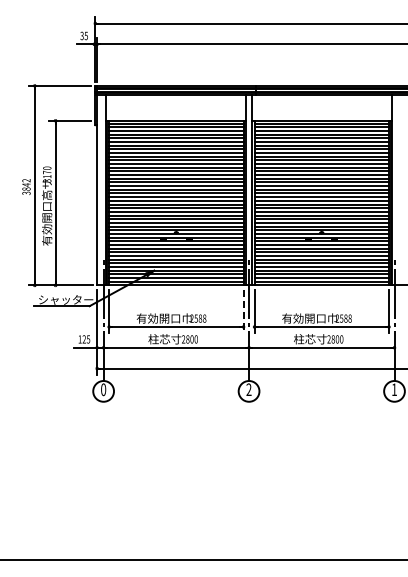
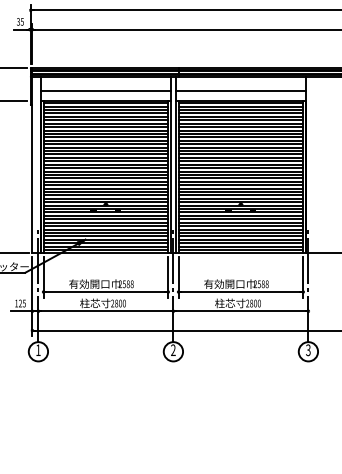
line: (175, 110) -> (105, 91), added
line: (321, 110) -> (240, 91), added
line: (243, 311) -> (168, 277), dashed -> solid
text: (103, 389) -> (38, 350), 0 -> 1
text: (393, 389) -> (307, 350), 1 -> 3

